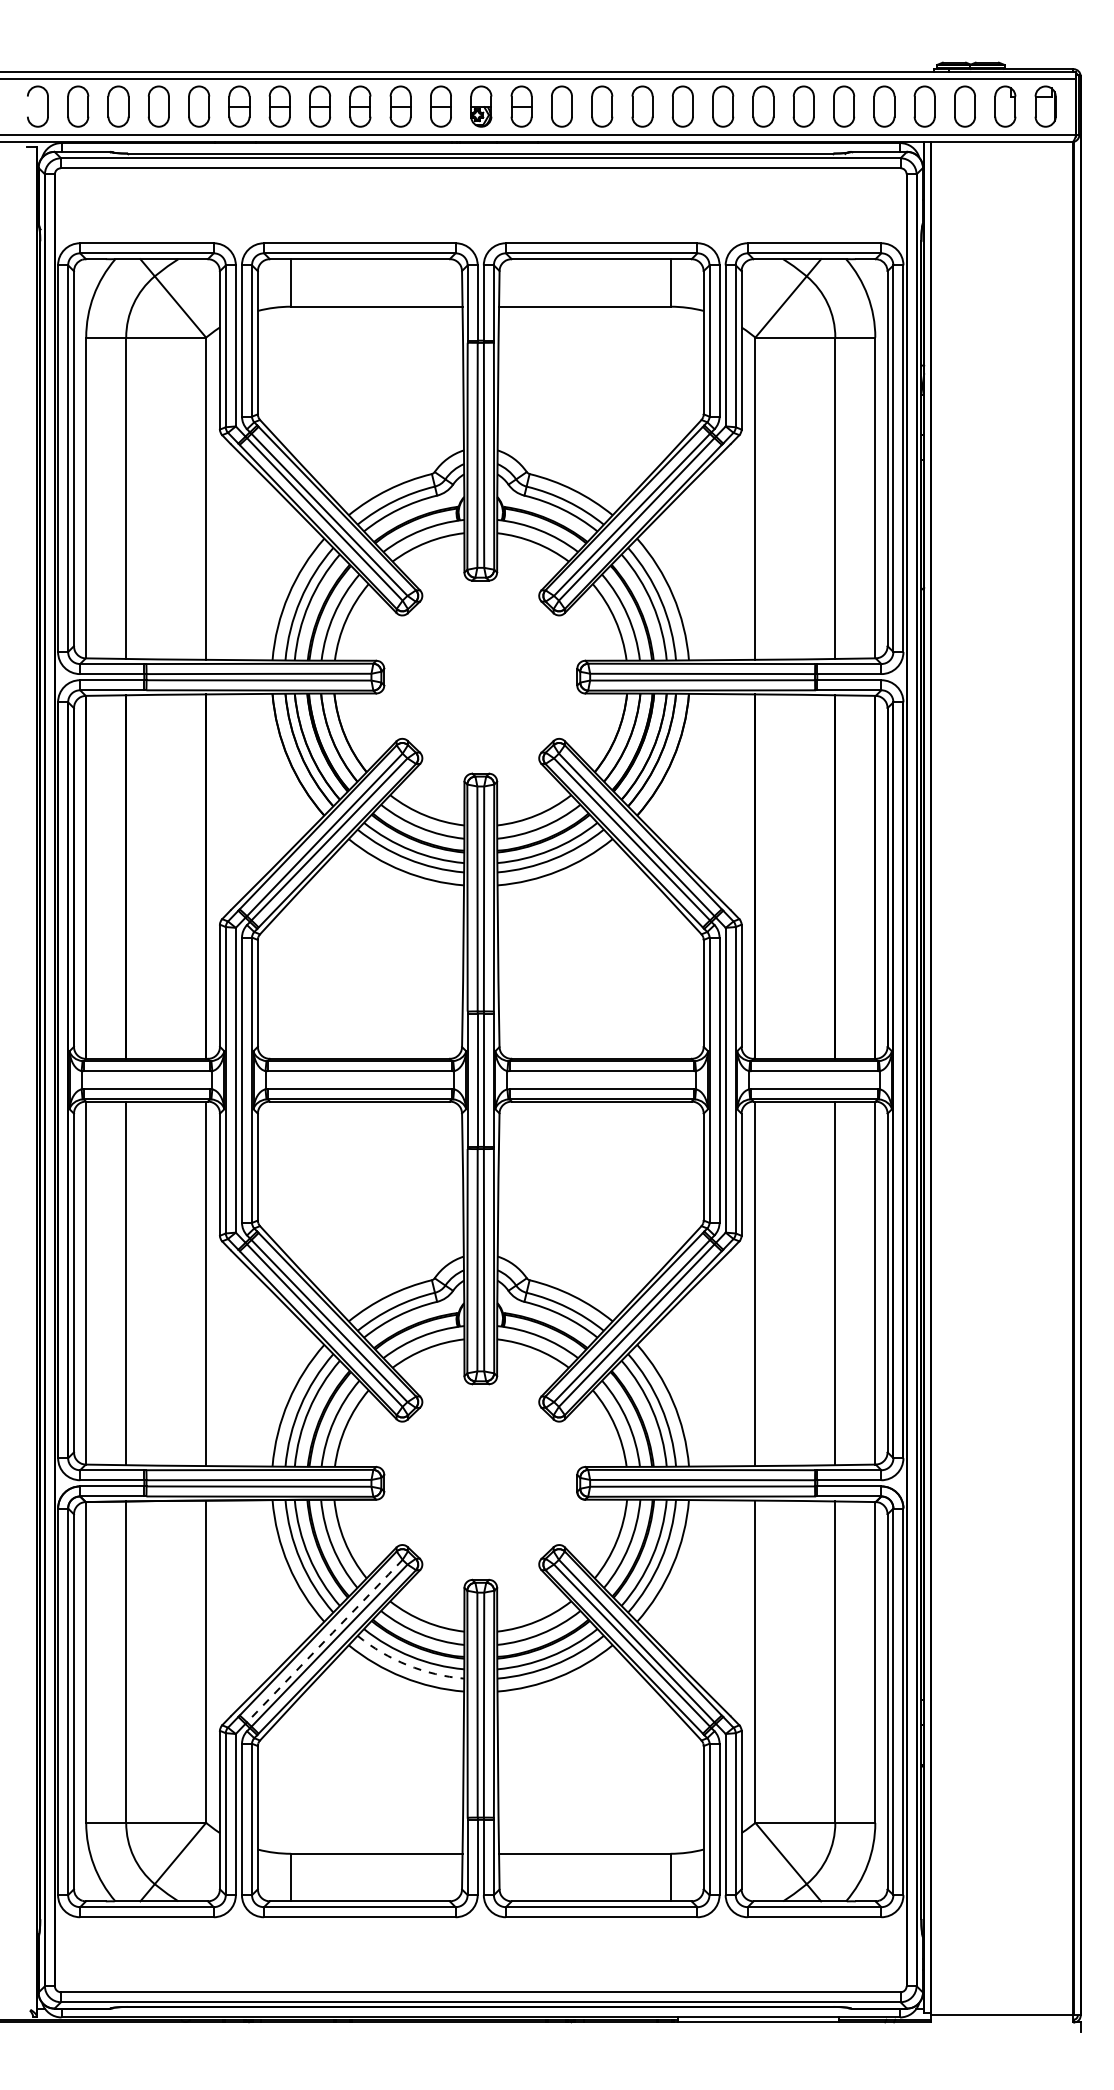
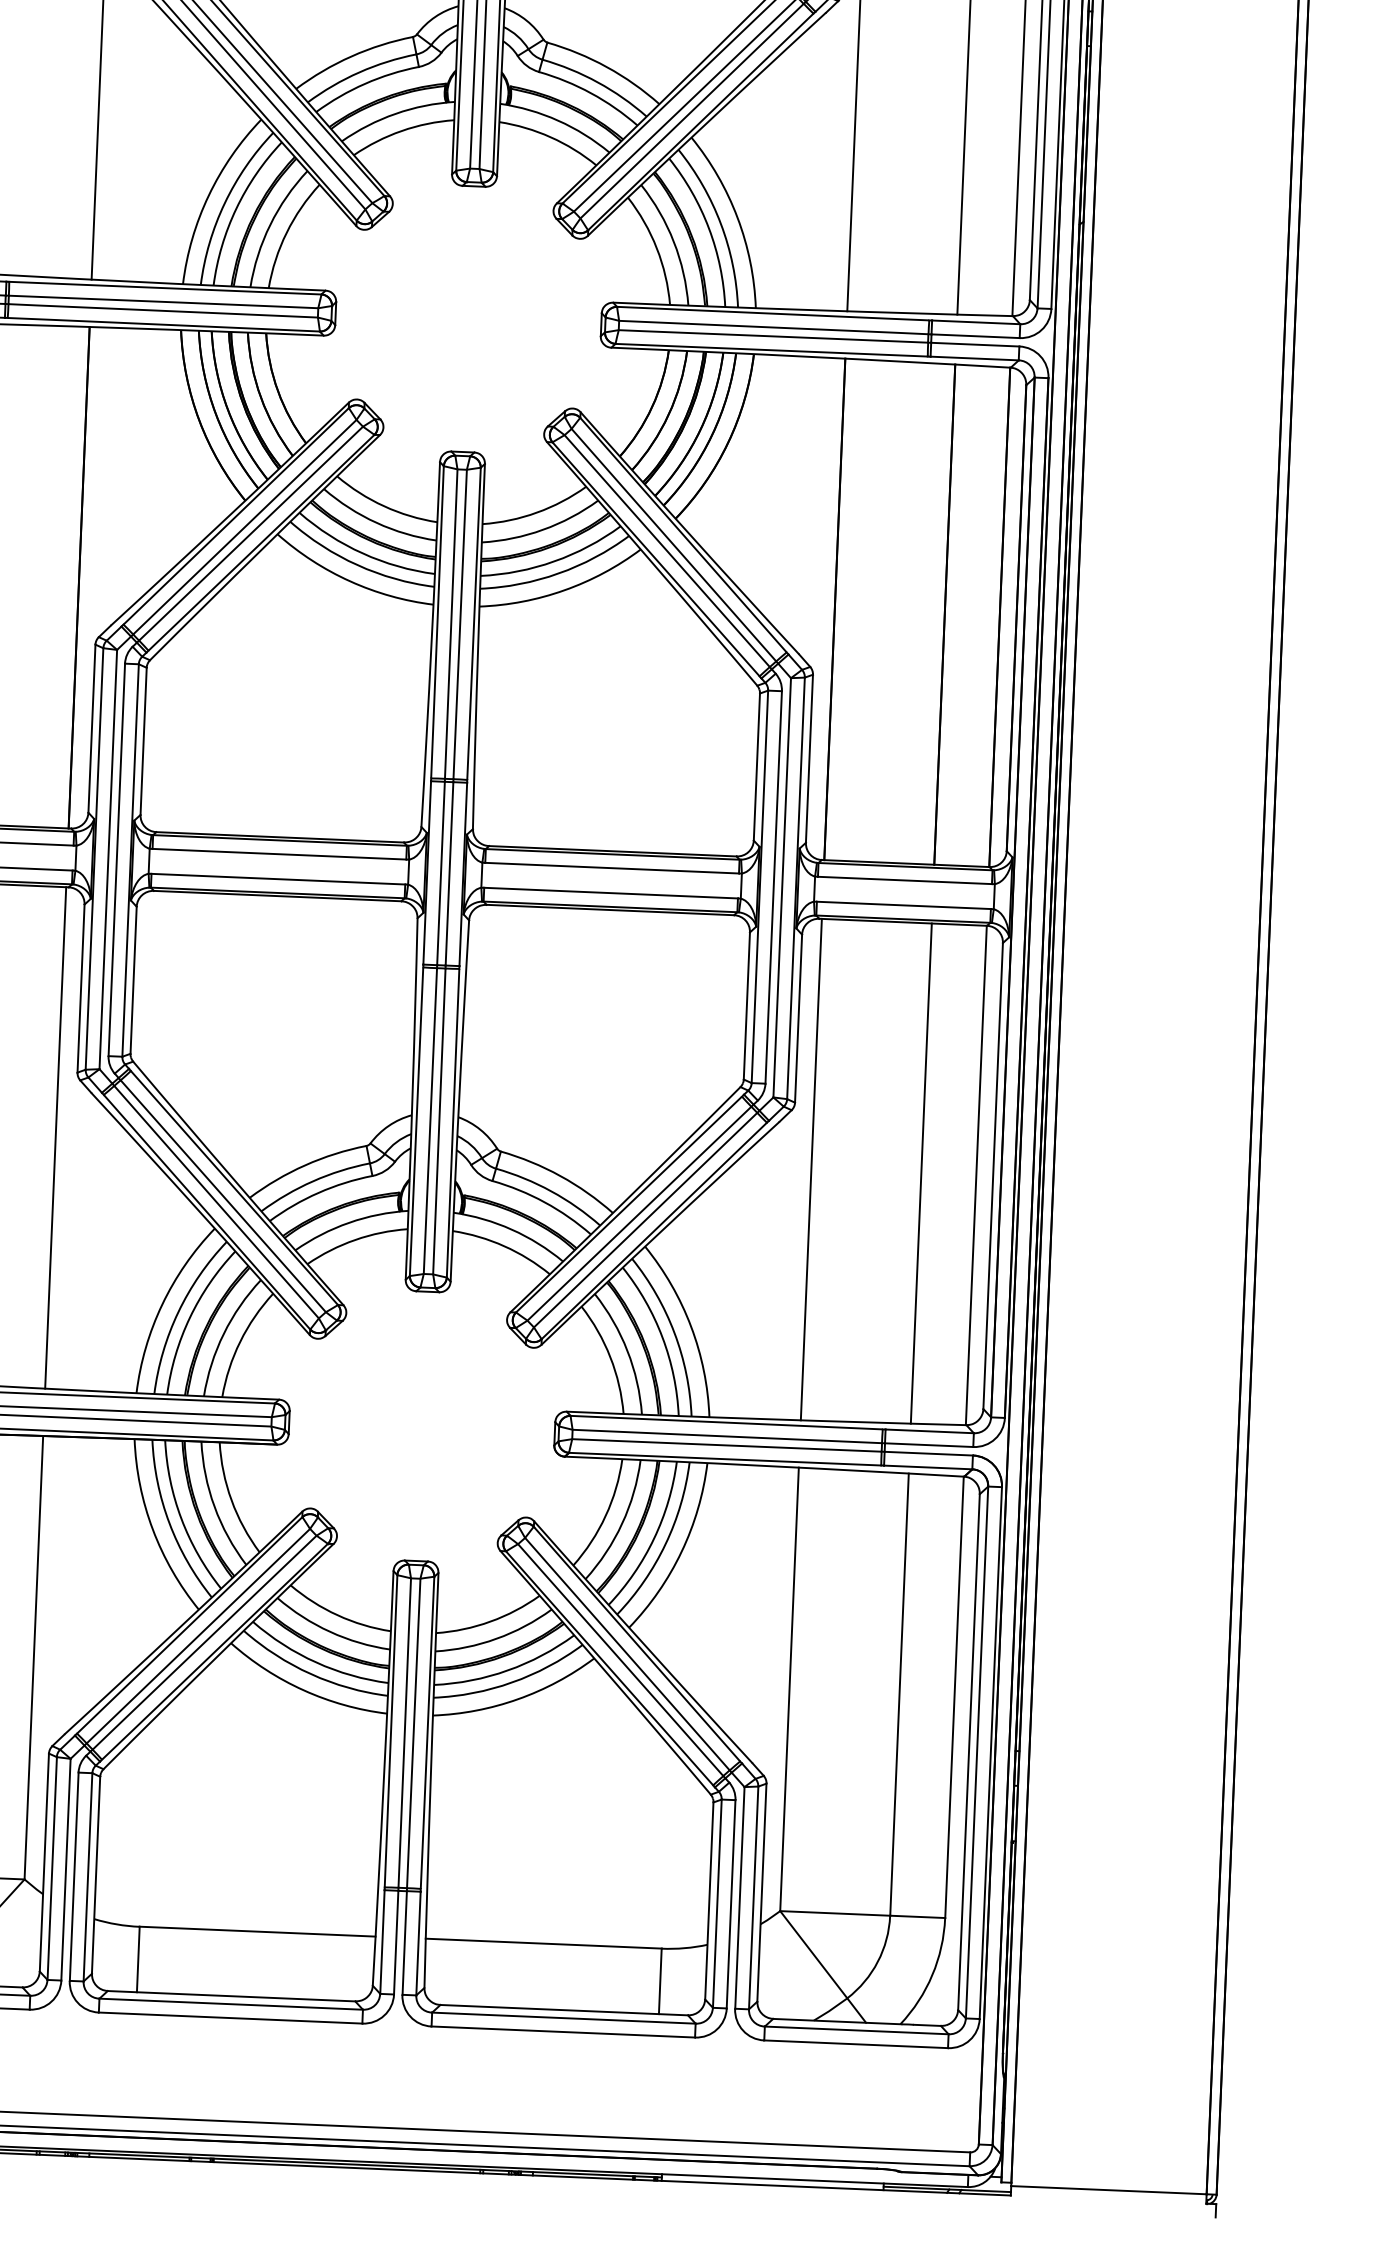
line: (325, 1640) -> (199, 1635), dashed -> solid
arc: (407, 1665) -> (310, 1674), dashed -> solid

